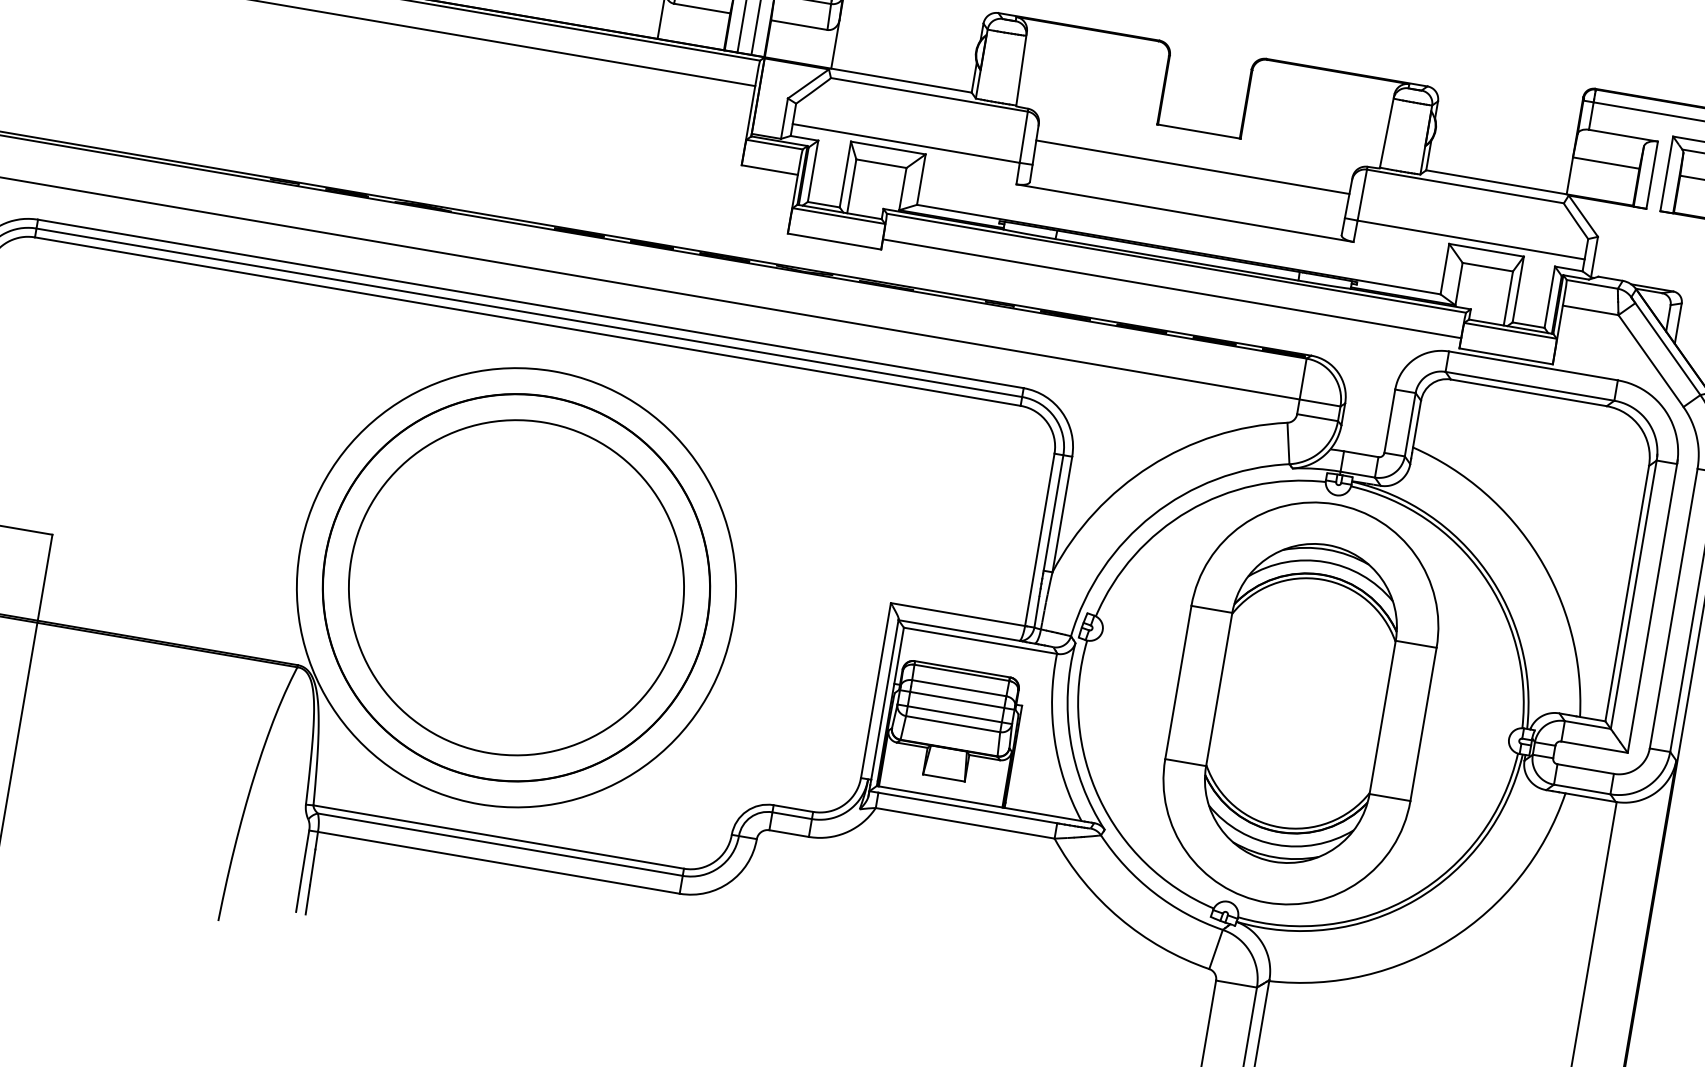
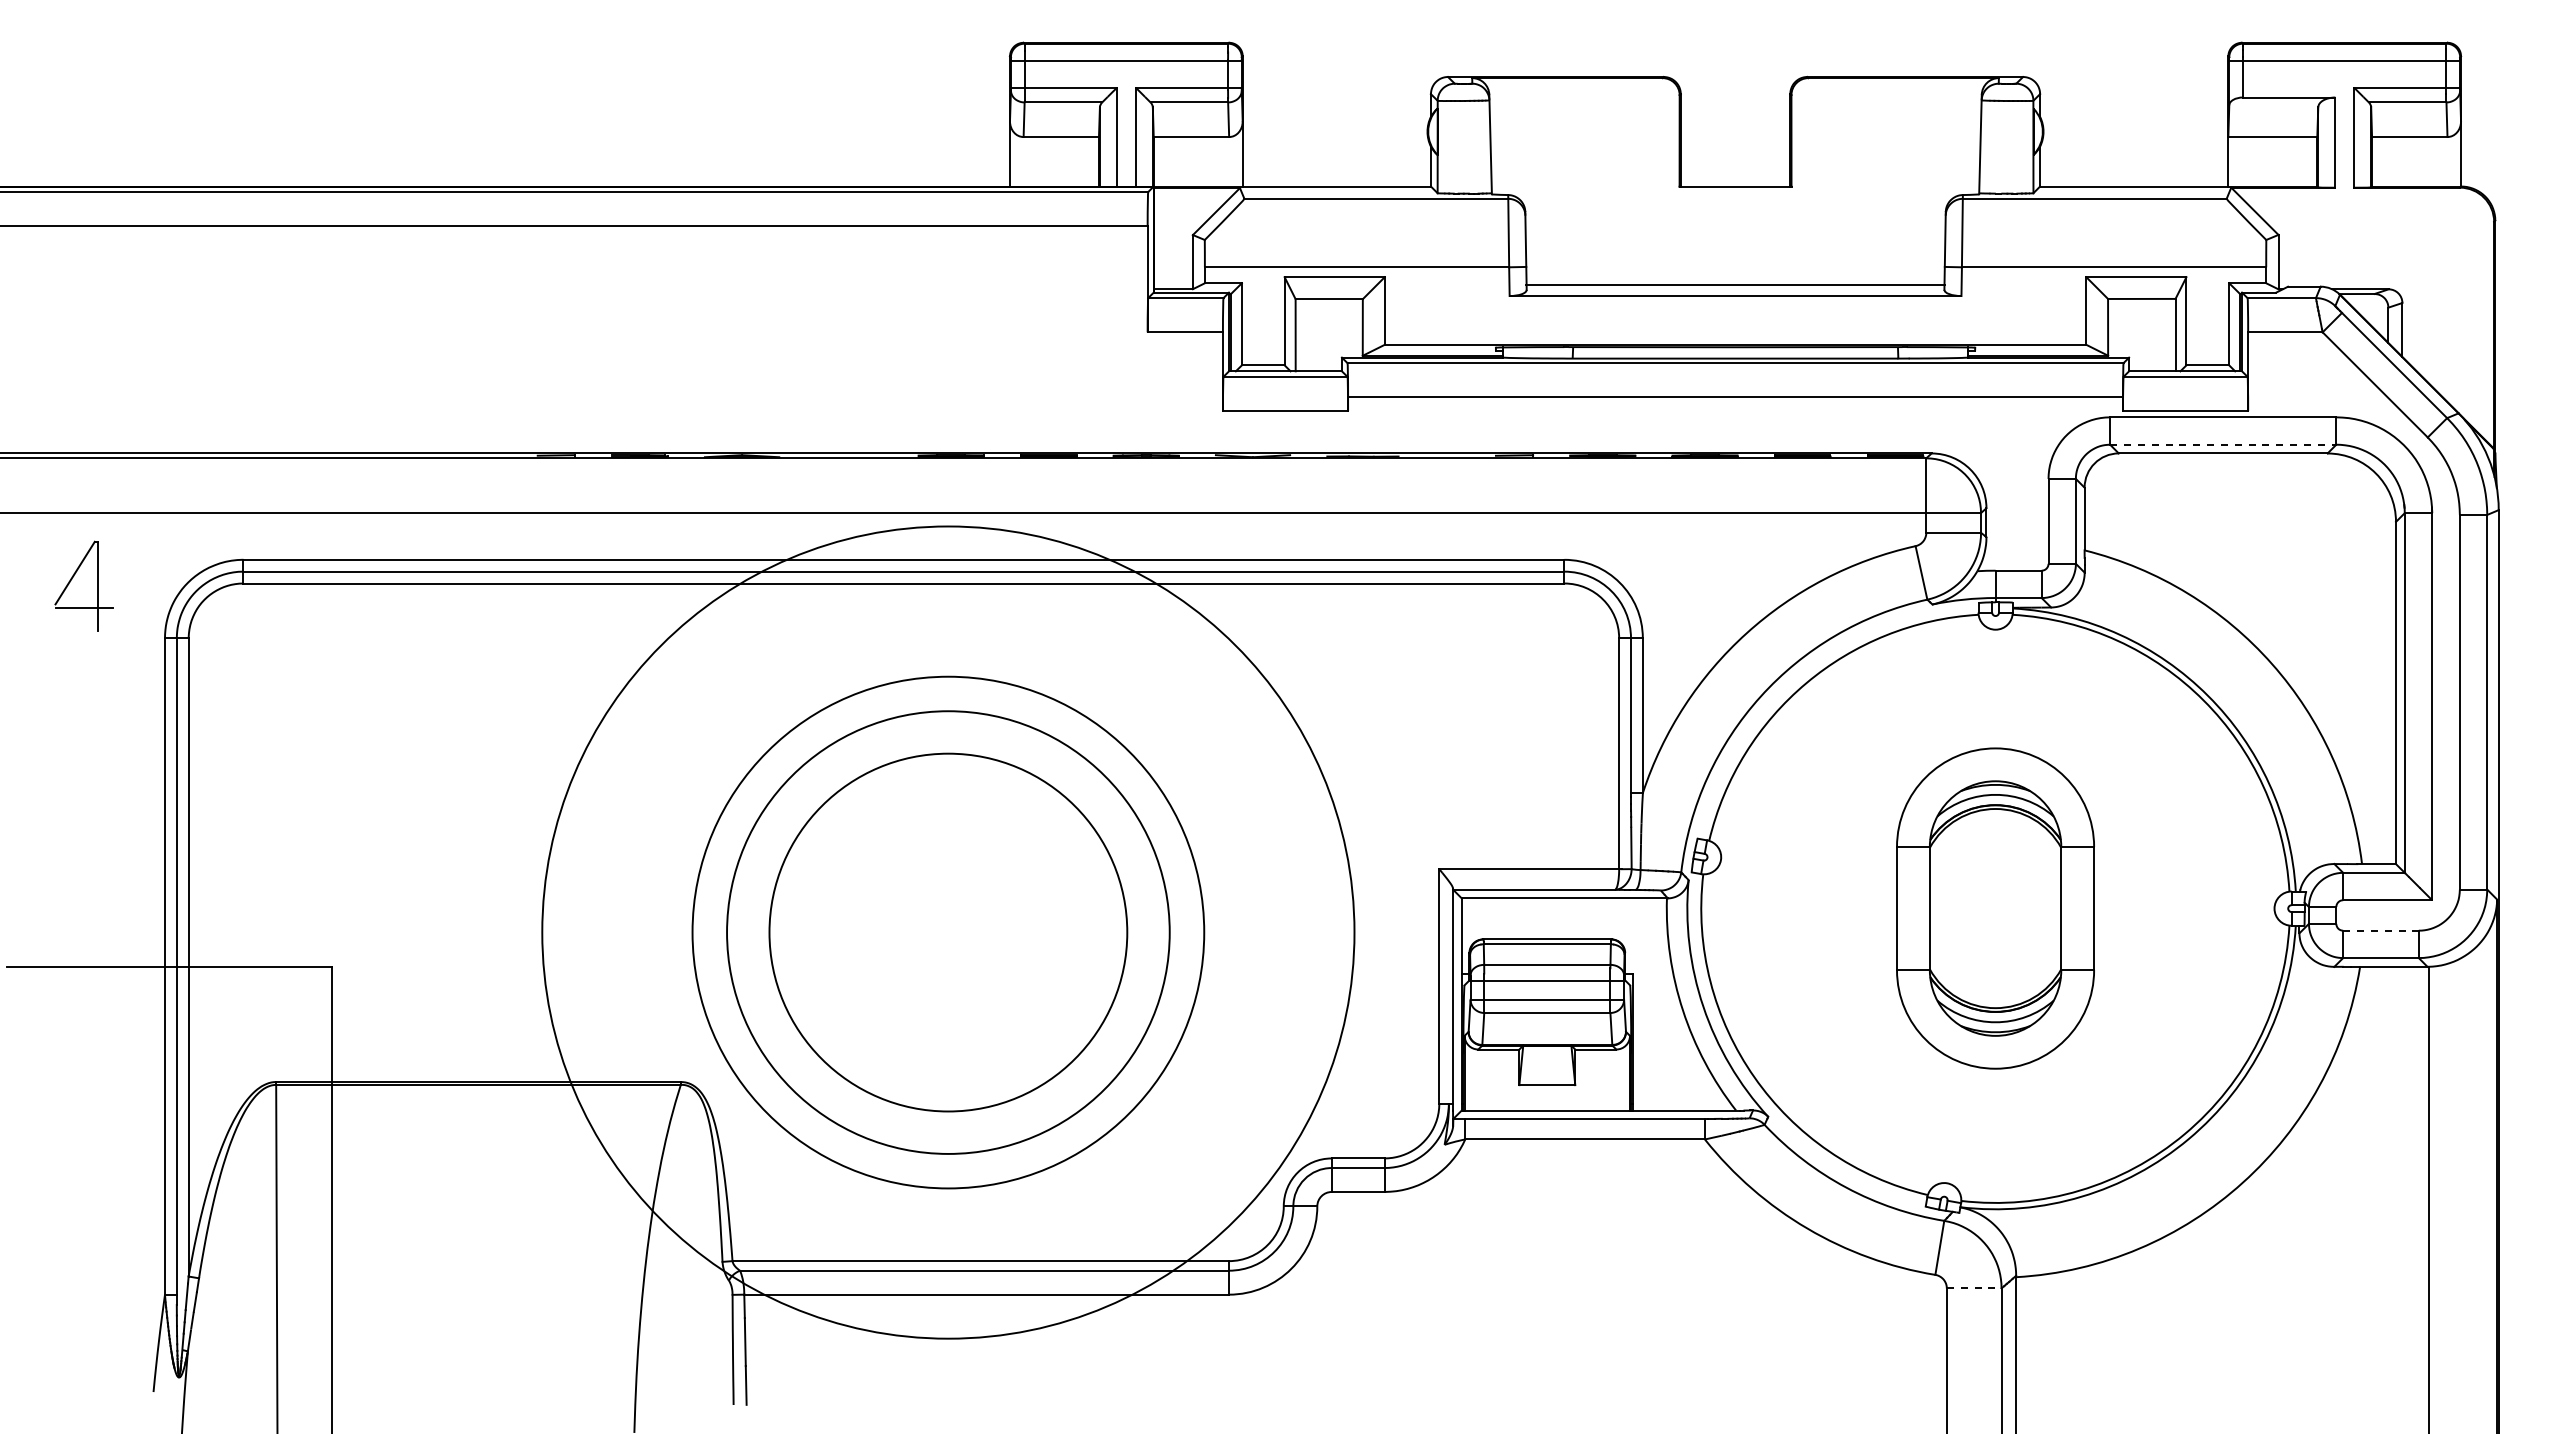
line: (1192, 167) -> (1735, 285), moved
line: (1530, 386) -> (2223, 444), solid -> dashed
circle: (515, 587) -> (947, 932), size x0.7
circle: (516, 587) -> (948, 932), size x1.4
part: (1300, 703) -> (1995, 908), size x0.6
line: (1585, 768) -> (2380, 930), solid -> dashed
line: (1236, 984) -> (1974, 1288), solid -> dashed

